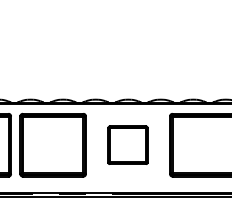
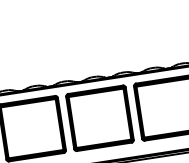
part: (127, 145) -> (99, 118), size x1.67

